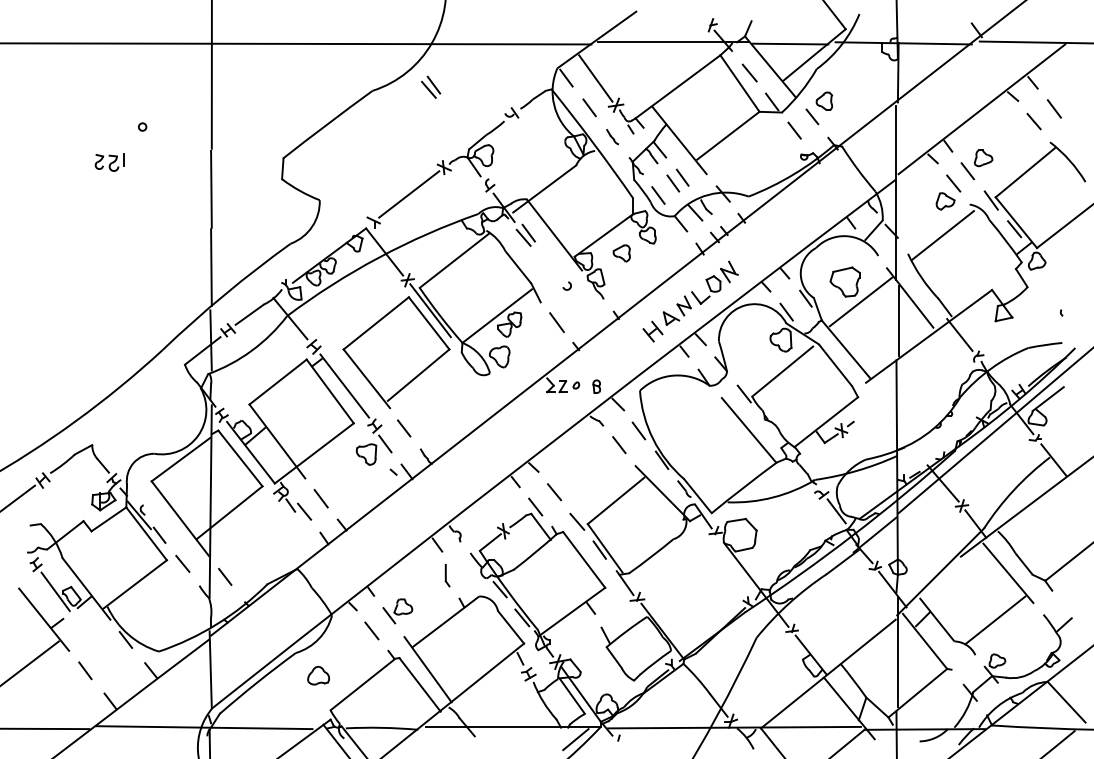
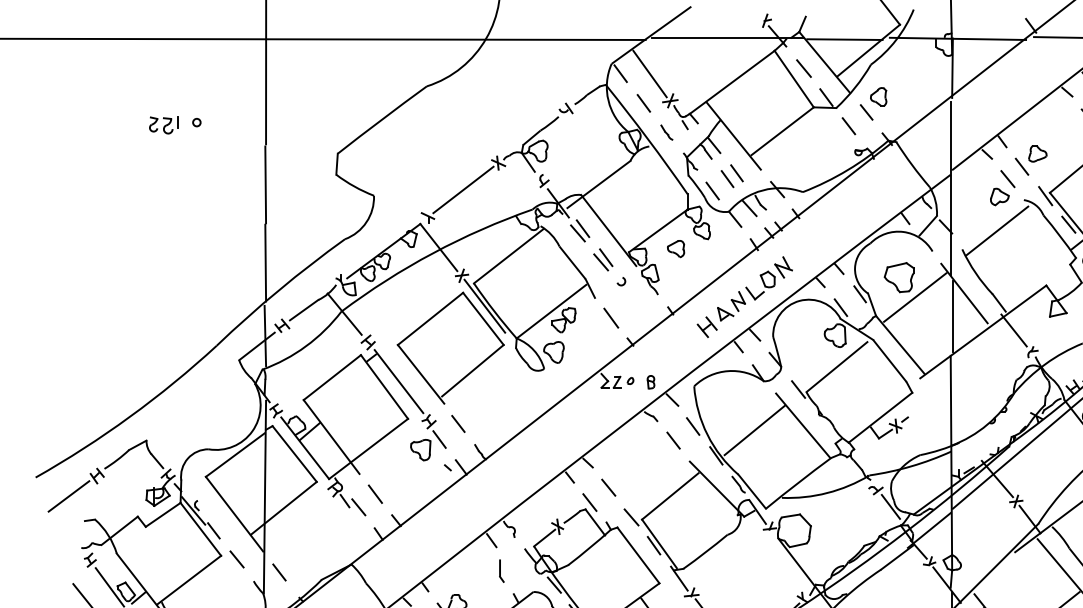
part: (431, 86) -> (603, 259), moved
part: (109, 162) -> (163, 125), moved
line: (700, 434) -> (754, 430), added

